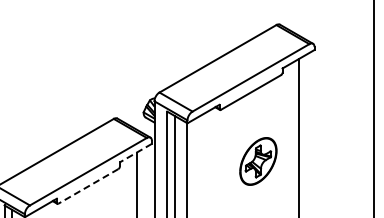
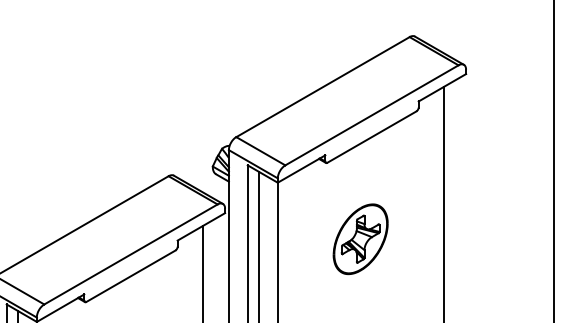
line: (135, 153) -> (200, 227), dashed -> solid
part: (258, 161) -> (360, 239), moved
line: (88, 186) -> (131, 276), dashed -> solid

